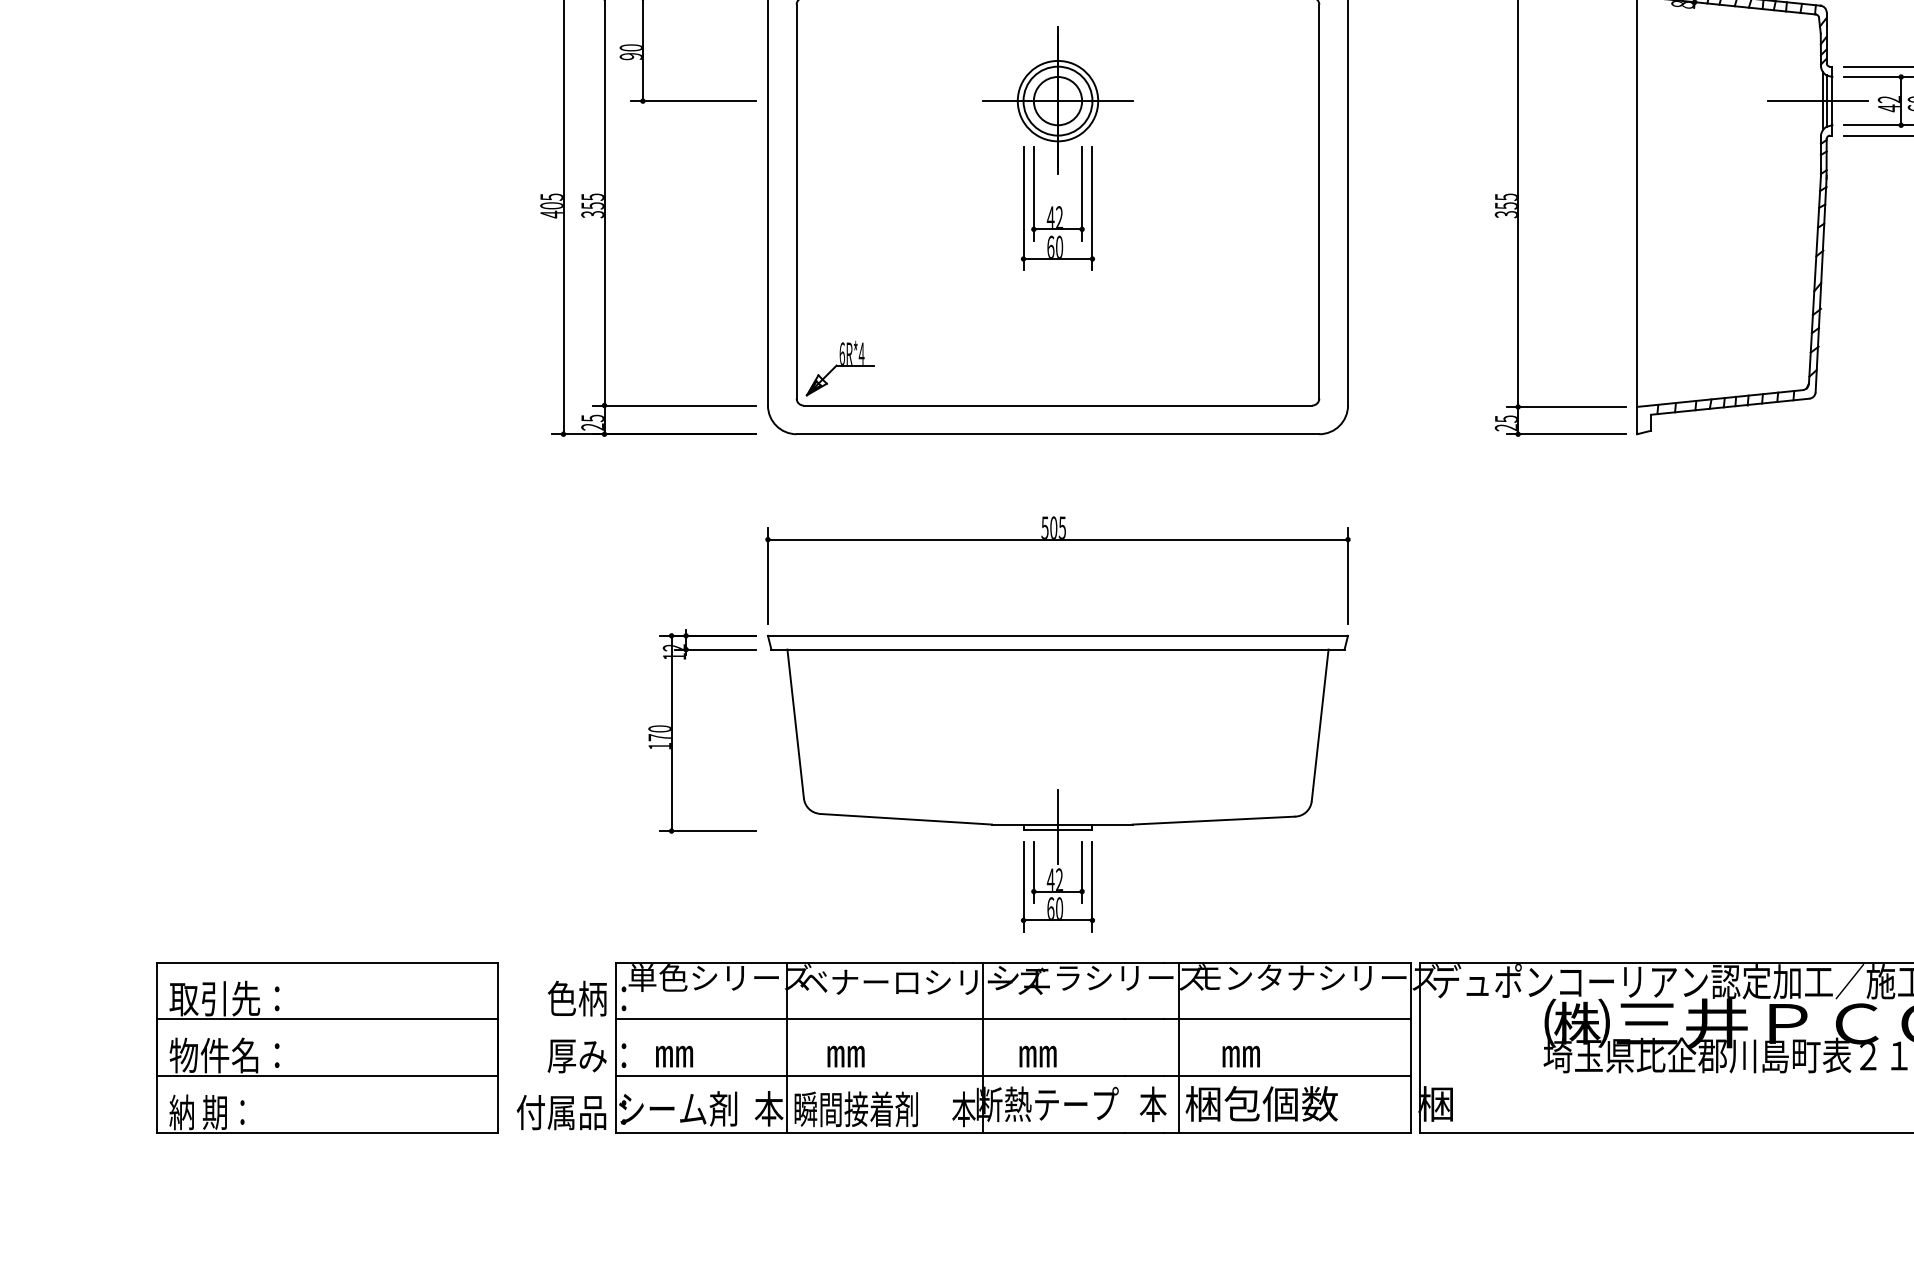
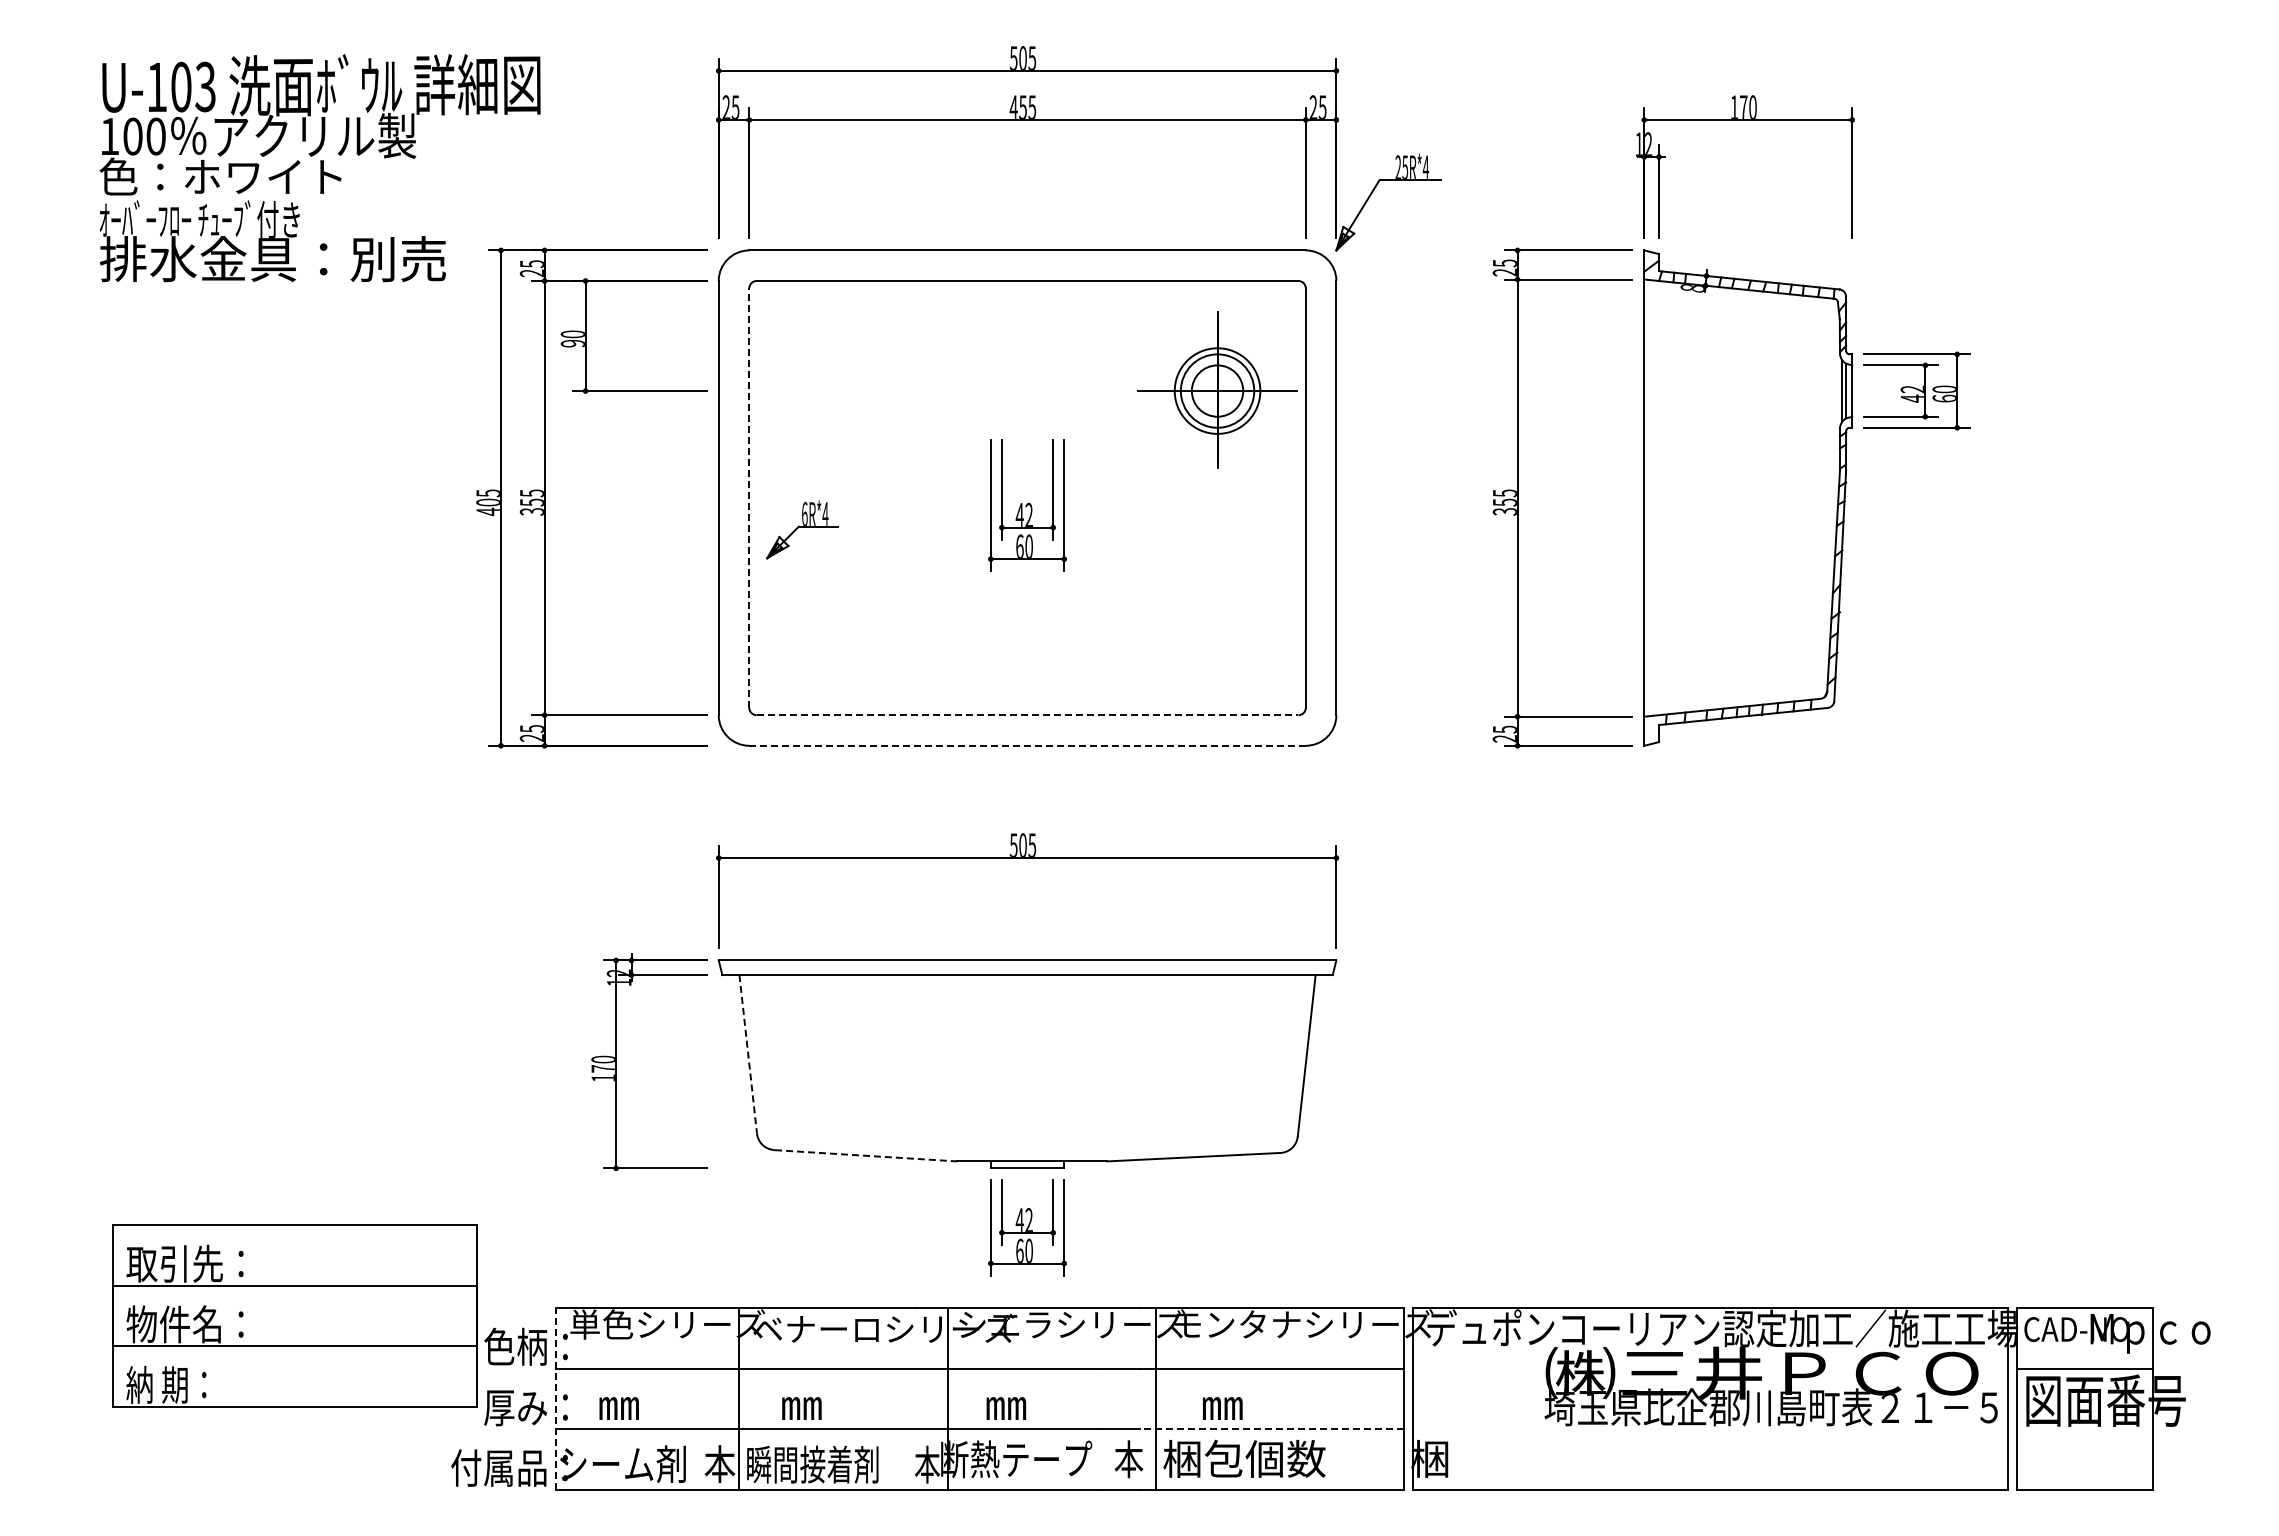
part: (1057, 99) -> (1217, 389), moved
line: (1818, 101) -> (1837, 391), removed
line: (796, 202) -> (749, 498), solid -> dashed
part: (840, 368) -> (802, 529), moved
line: (1057, 405) -> (1027, 715), solid -> dashed
line: (1058, 433) -> (1028, 745), solid -> dashed
line: (795, 724) -> (748, 1054), solid -> dashed
line: (906, 819) -> (866, 1155), solid -> dashed
line: (1057, 826) -> (1027, 1163), removed
part: (327, 1047) -> (294, 1315), moved
line: (615, 1048) -> (556, 1399), solid -> dashed
line: (1287, 1076) -> (1271, 1429), solid -> dashed

